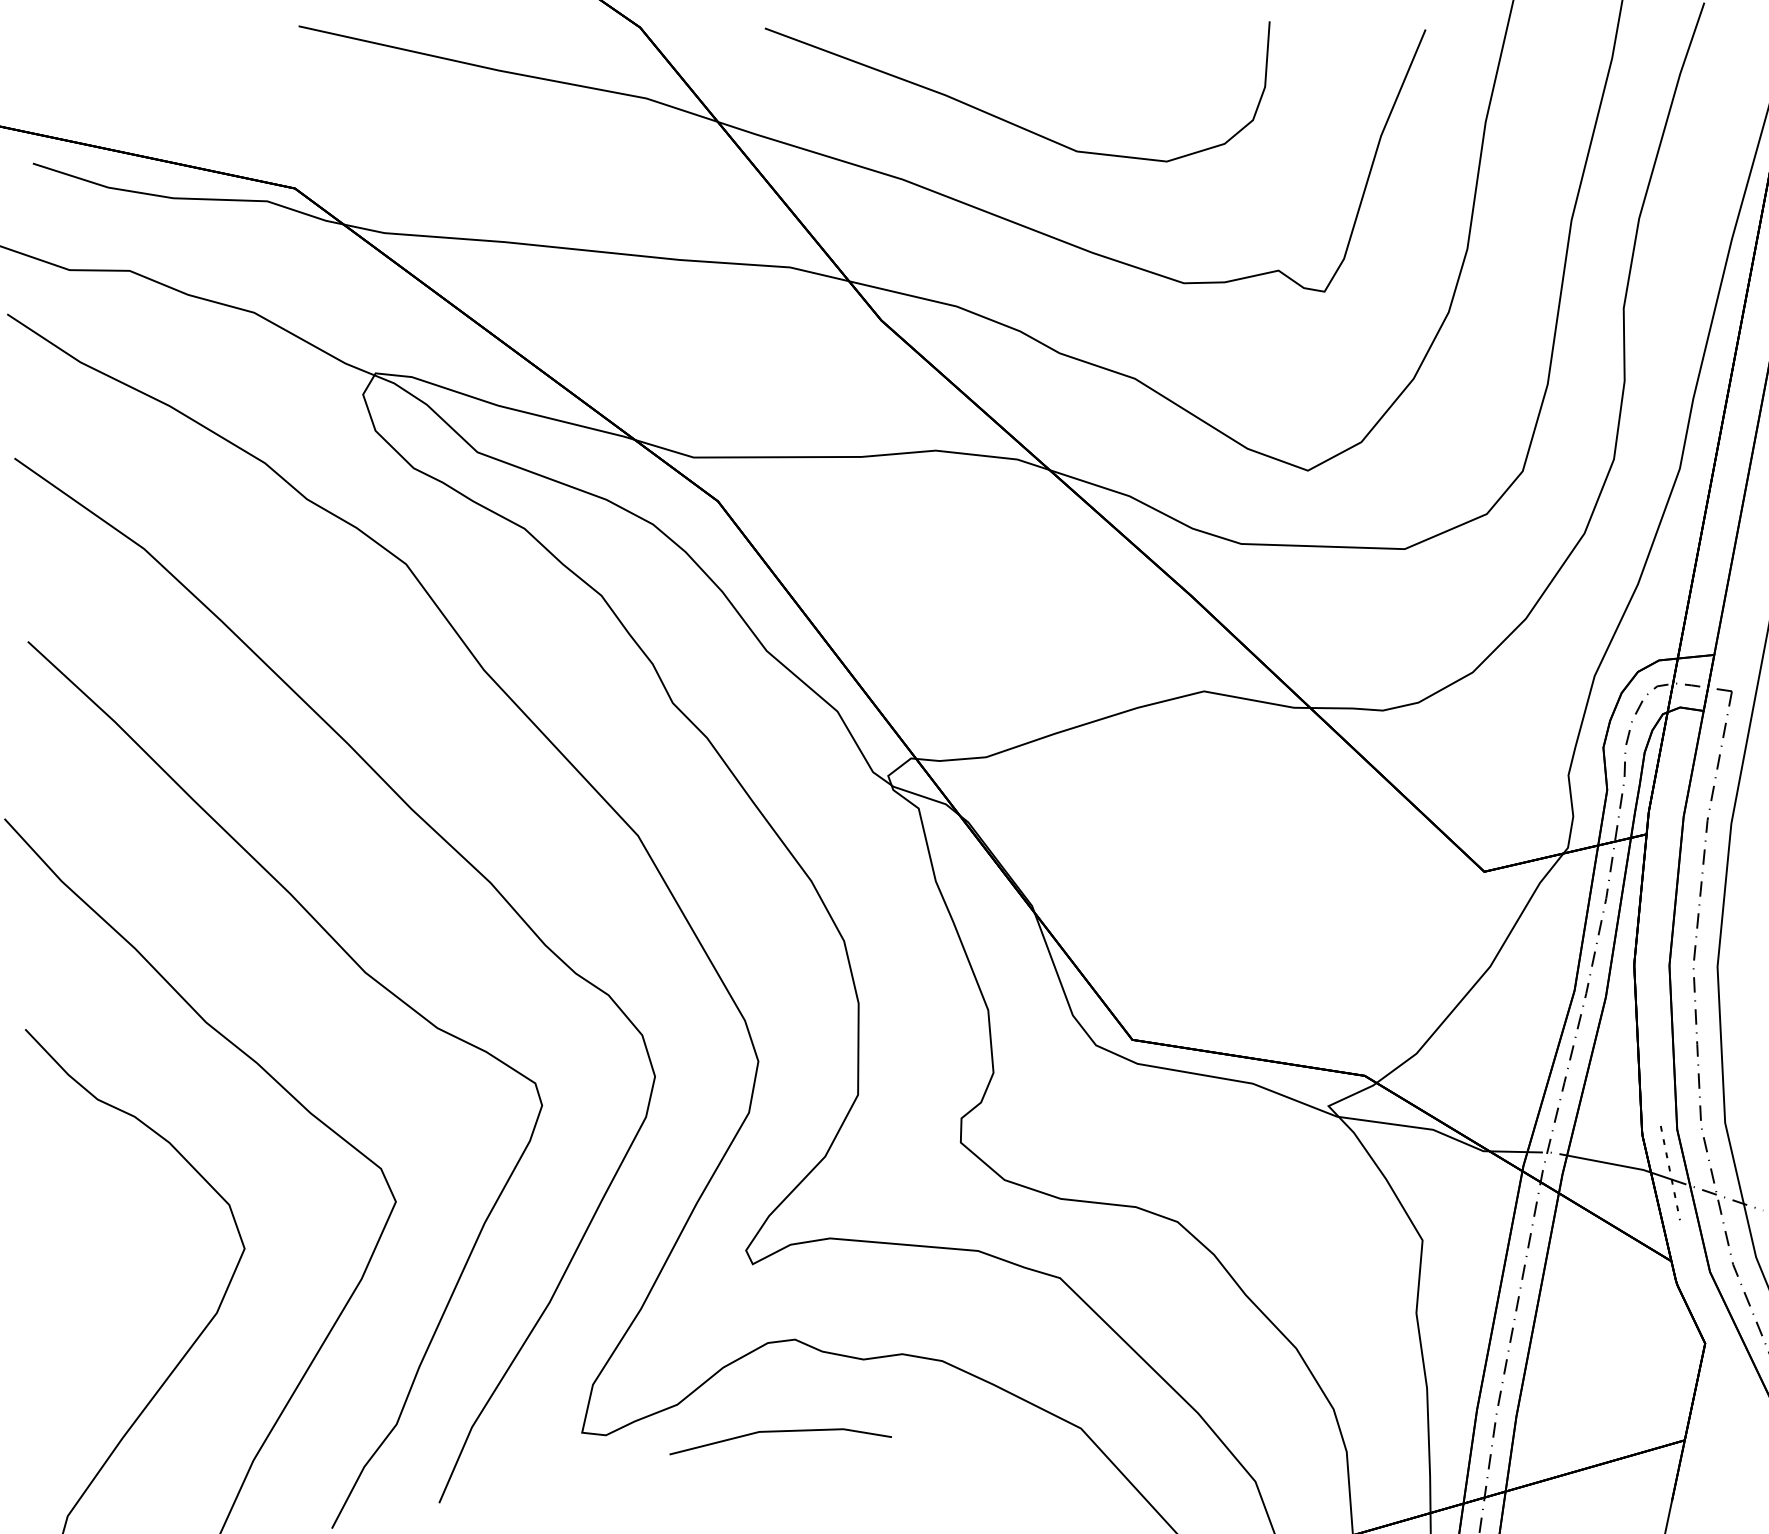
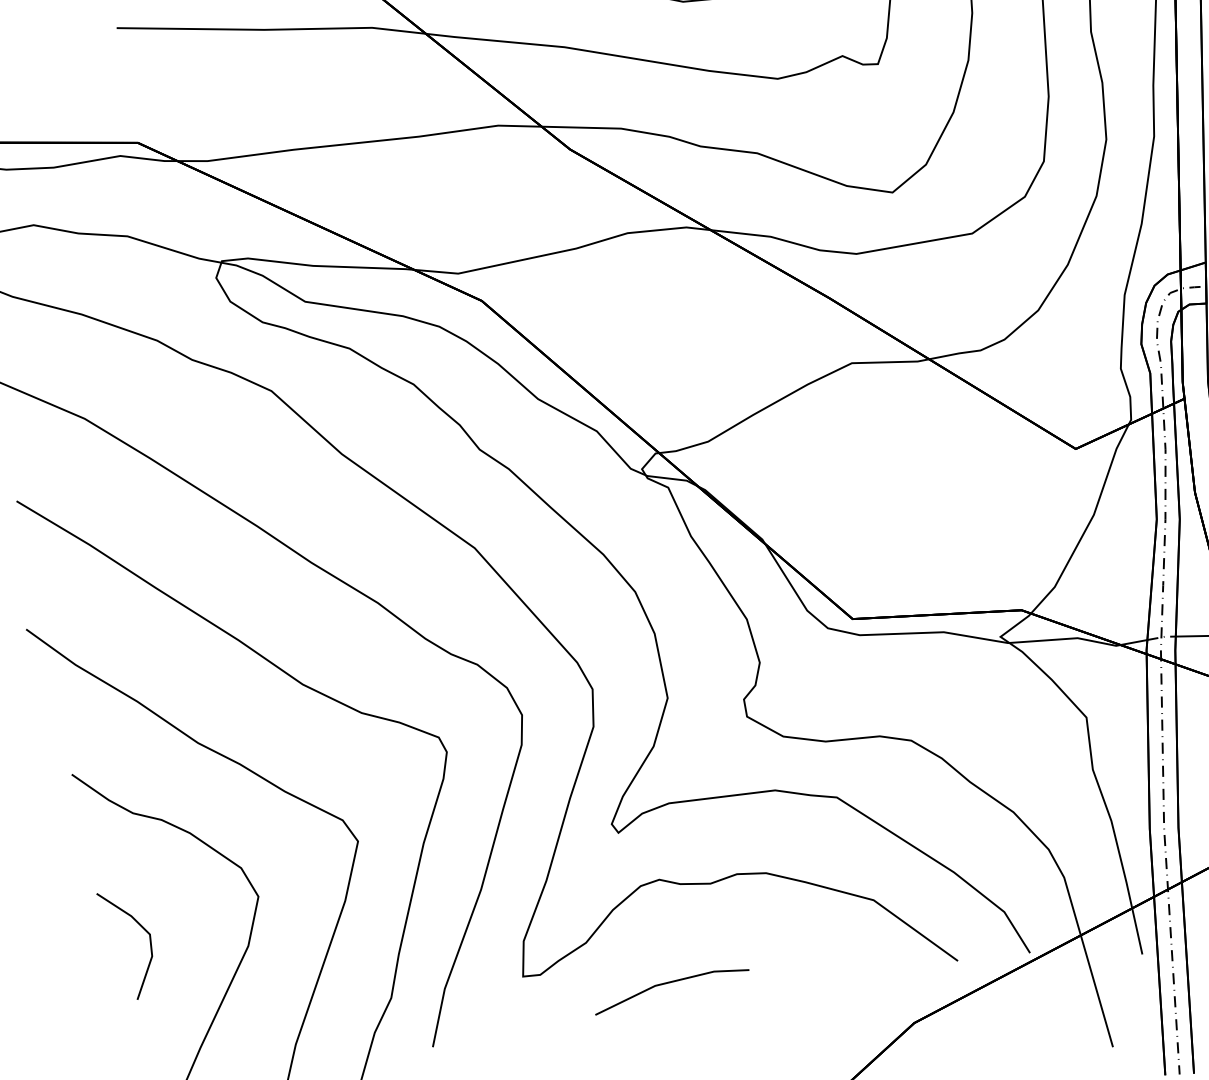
line: (79, 1261) -> (144, 929), added
line: (780, 1432) -> (670, 983), moved

